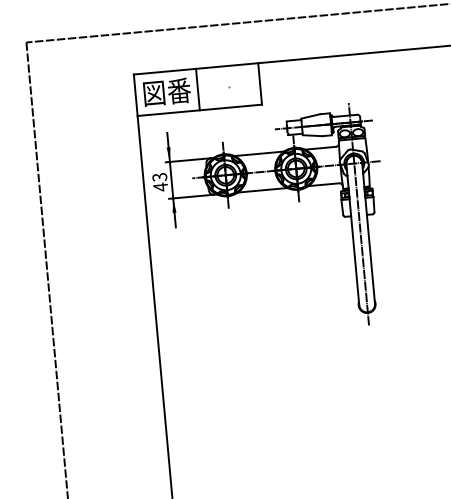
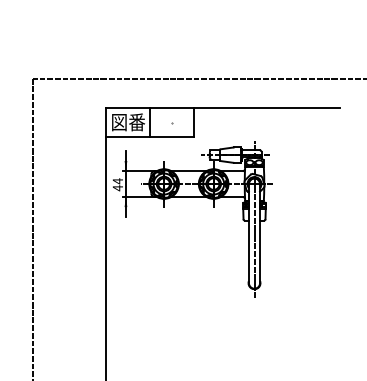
text: (159, 177) -> (117, 181), 43 -> 44

